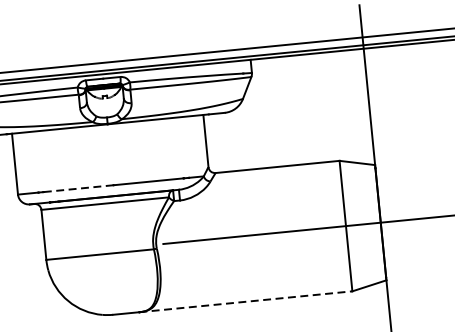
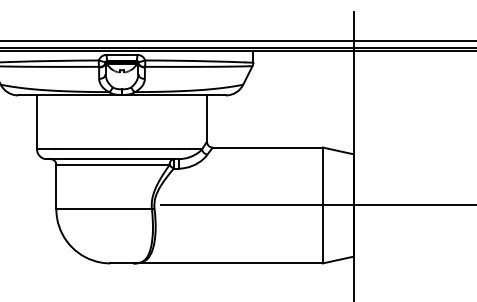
line: (78, 188) -> (90, 149), dashed -> solid
line: (246, 301) -> (228, 263), dashed -> solid

